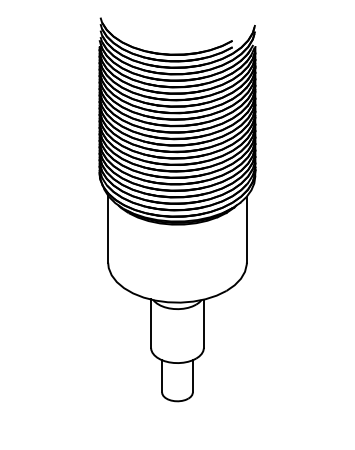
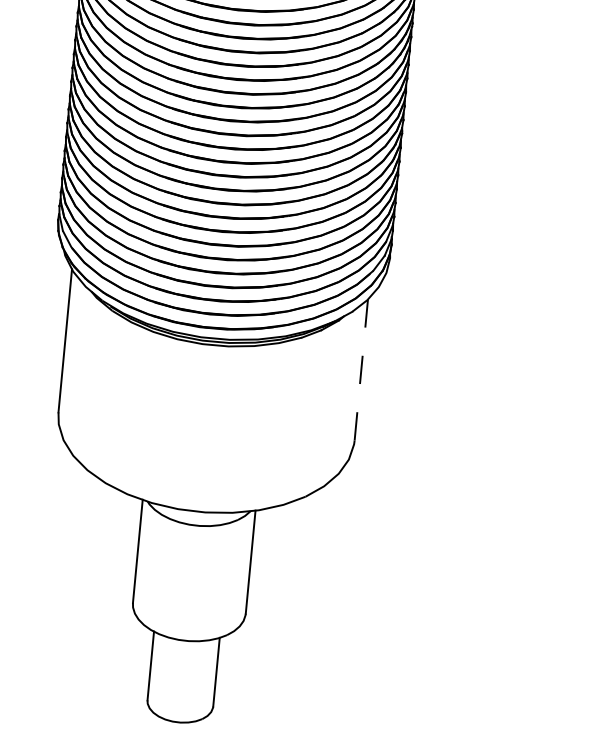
line: (246, 229) -> (360, 369), solid -> dashed

